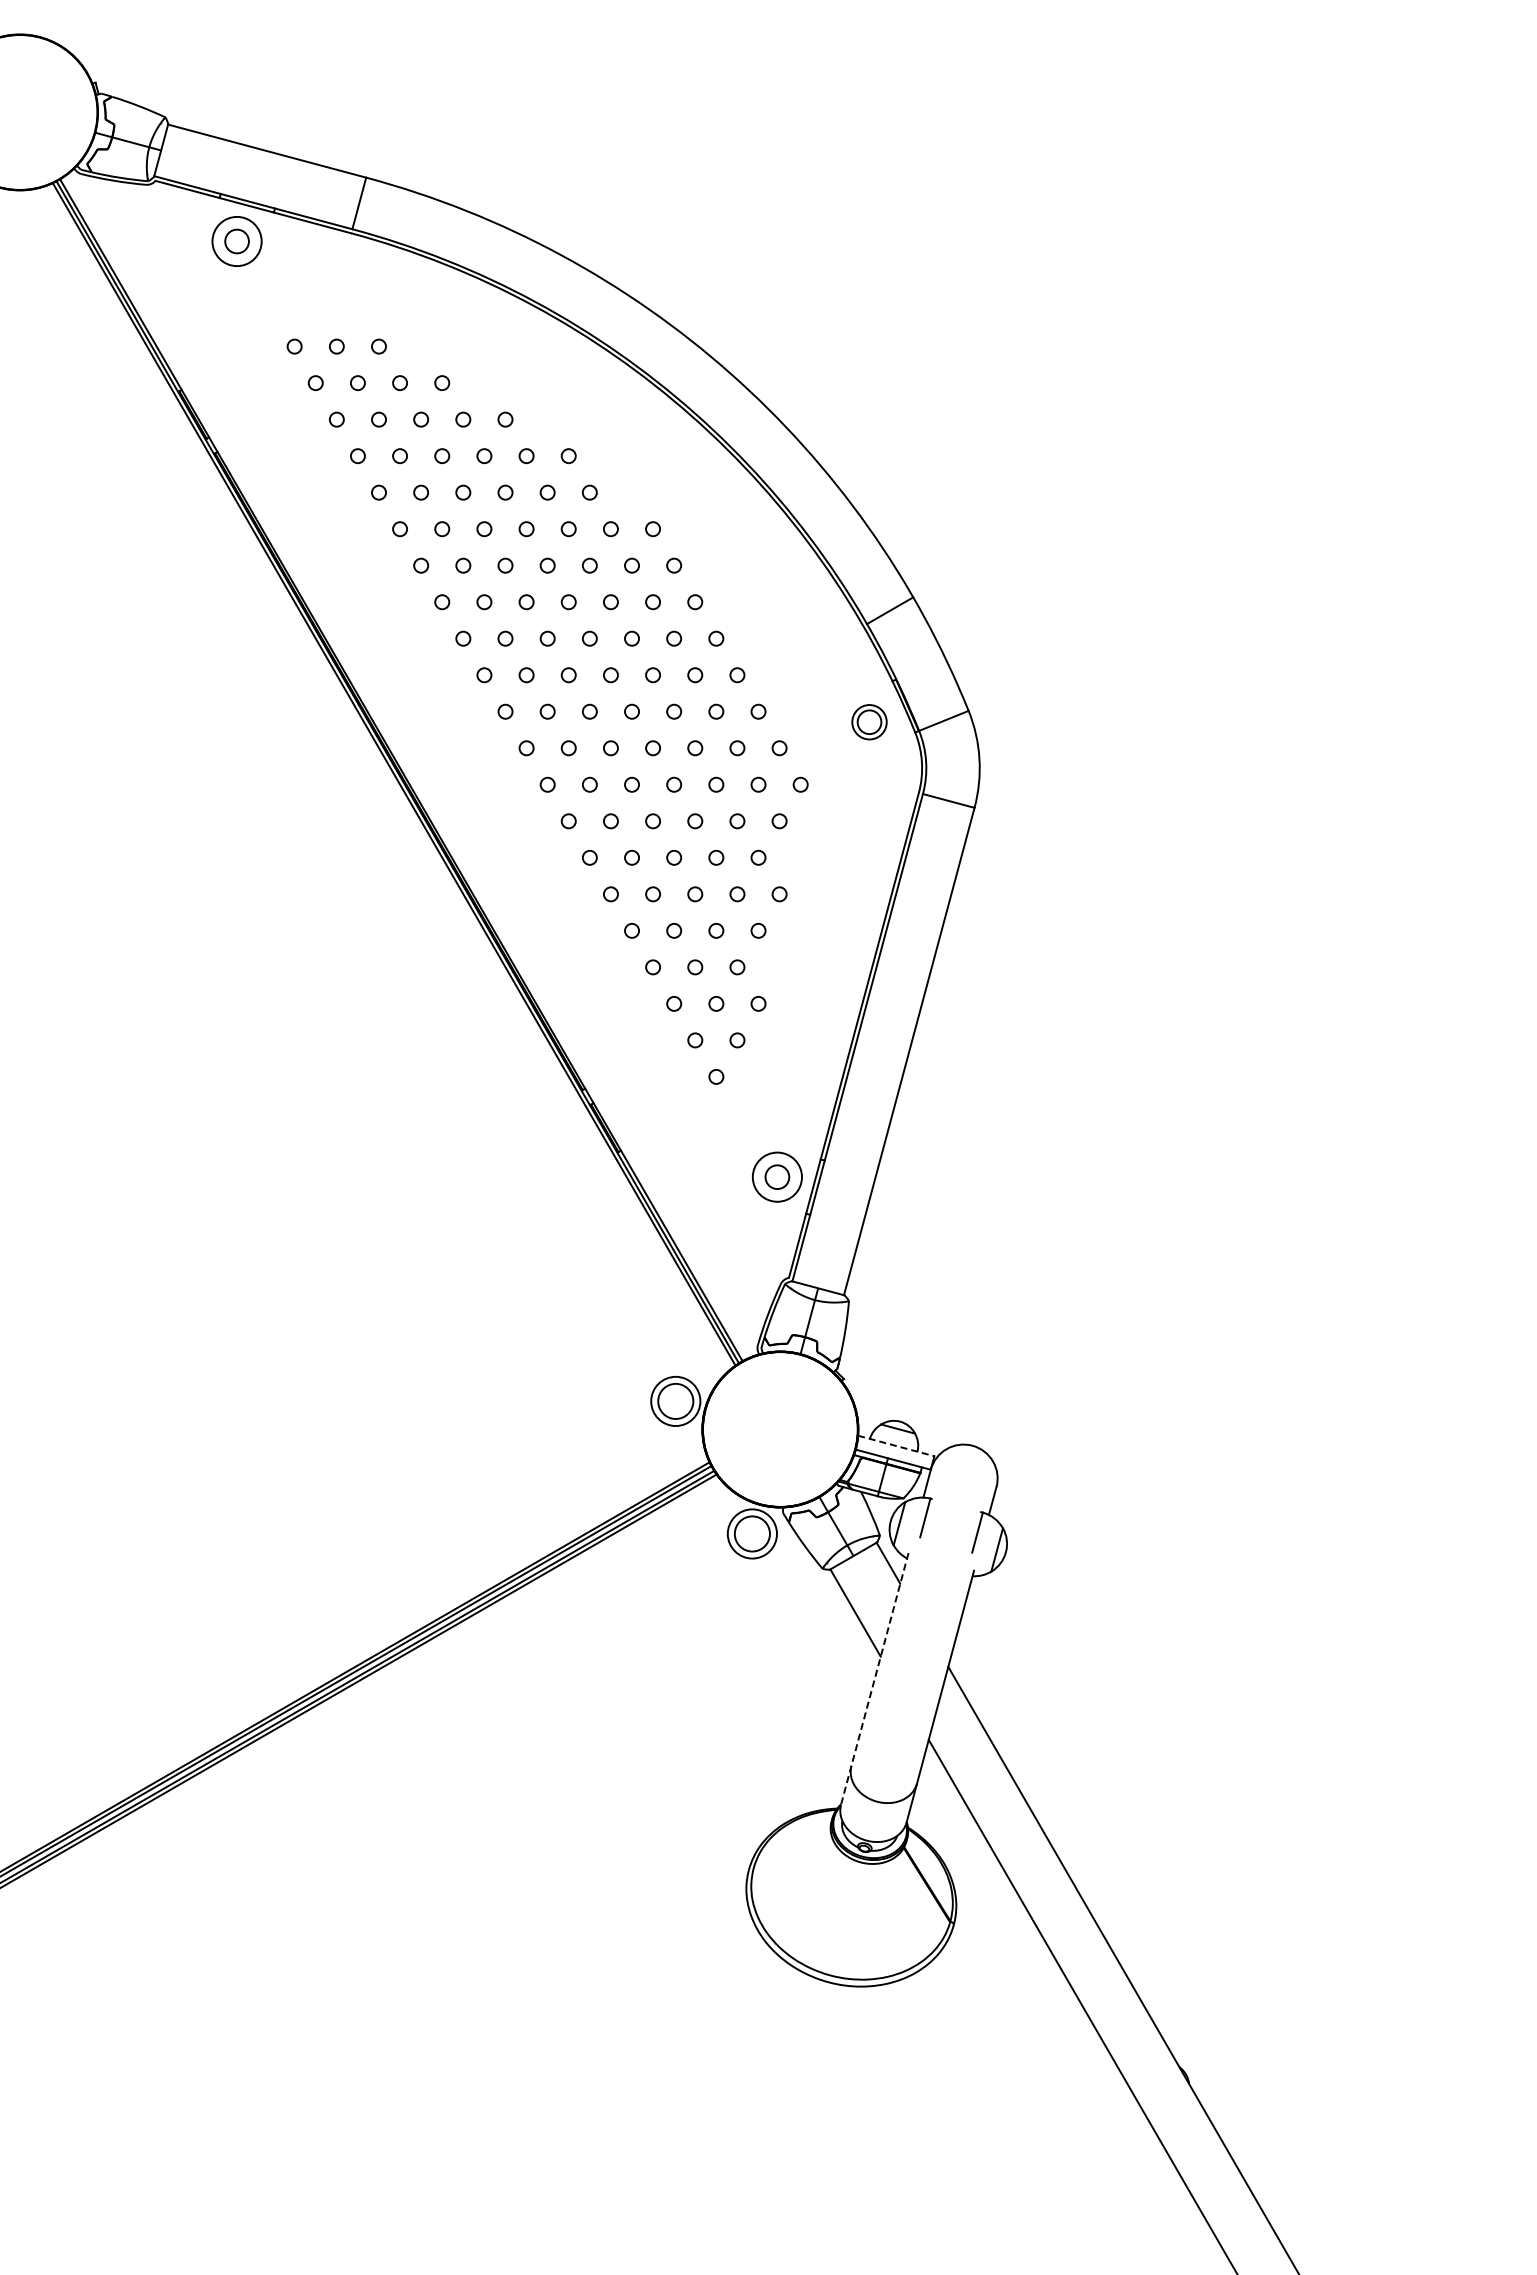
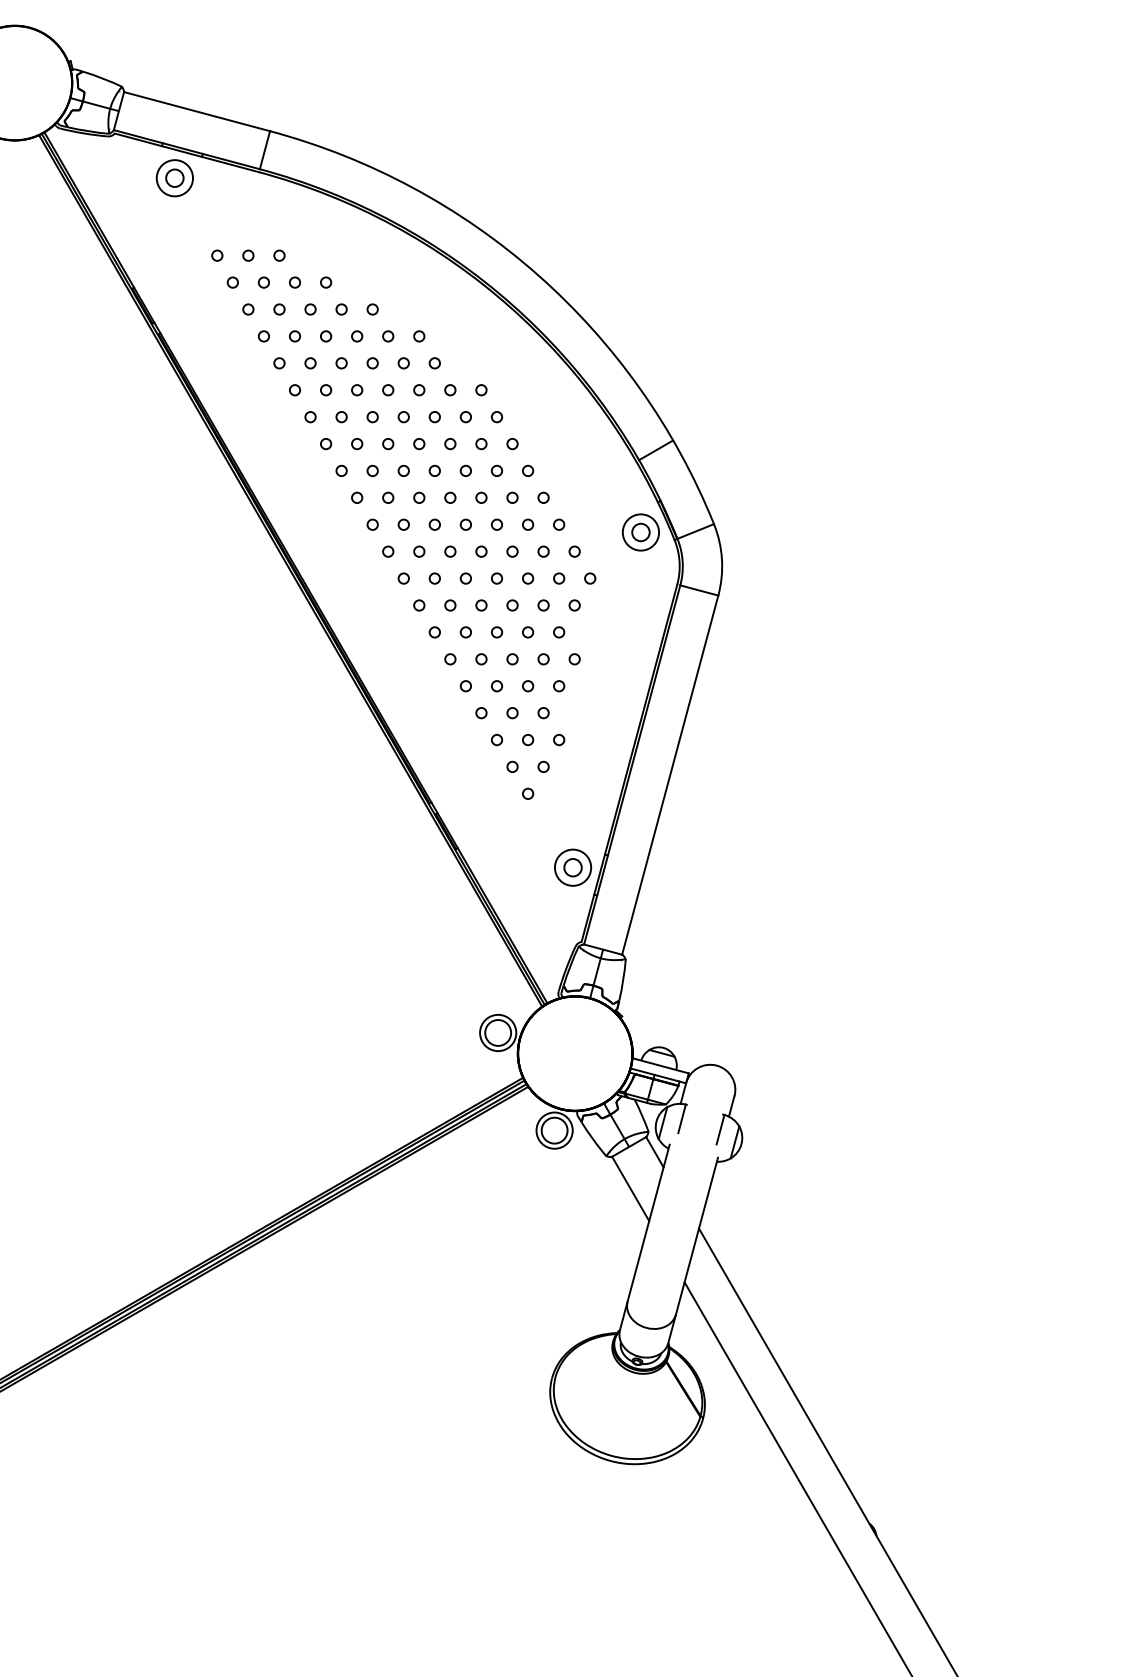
circle: (869, 721) -> (640, 531), size x1.43
line: (896, 1445) -> (660, 1065), dashed -> solid
line: (874, 1679) -> (644, 1237), dashed -> solid

